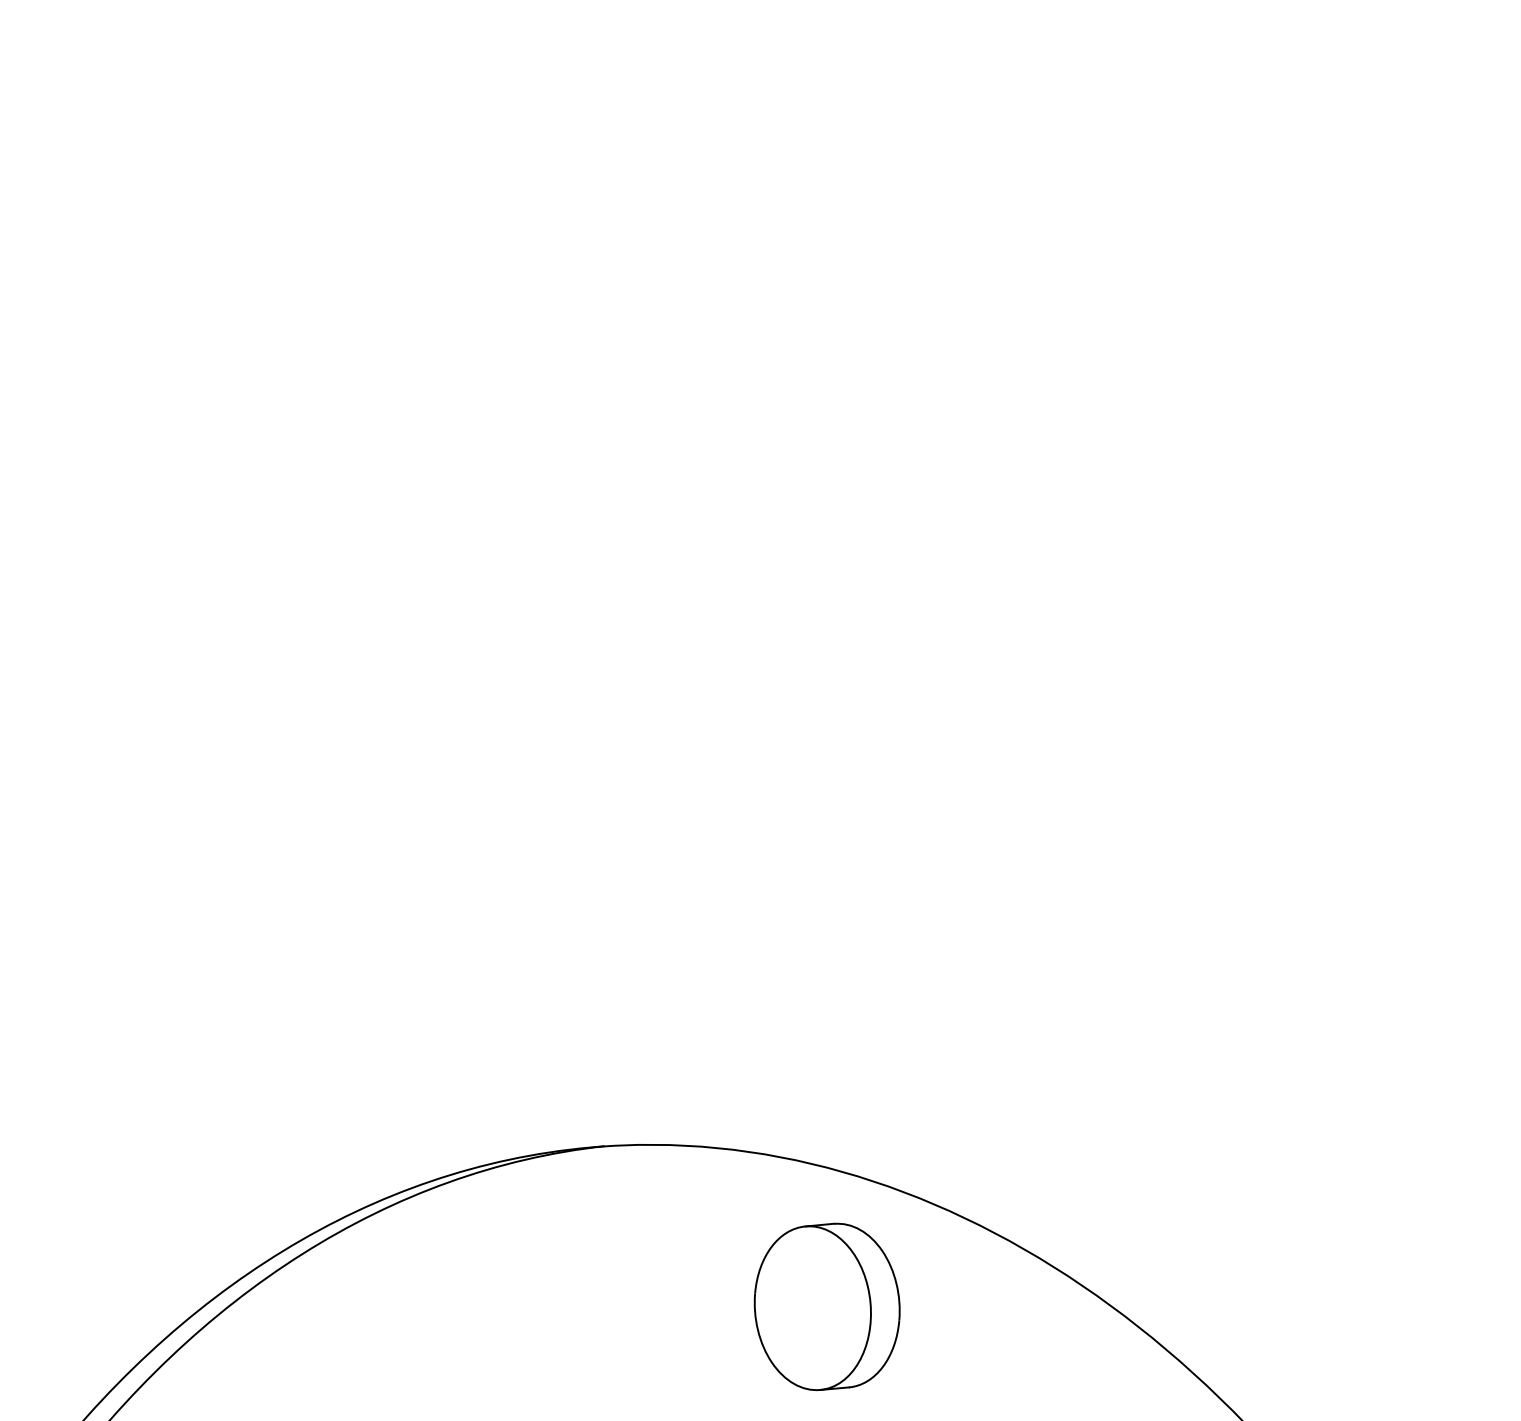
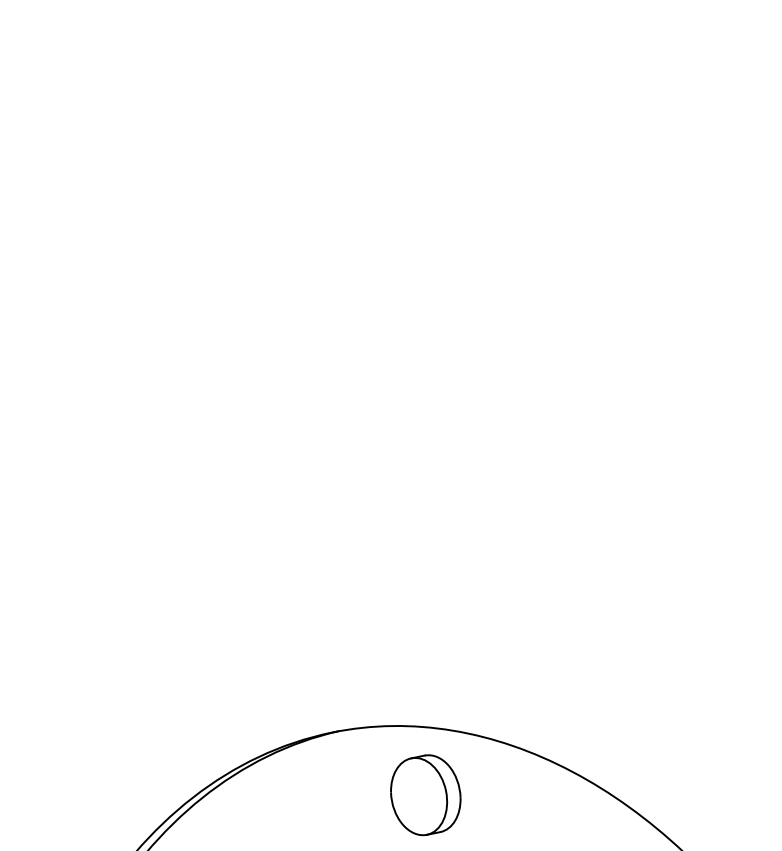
part: (826, 1307) -> (425, 795), moved

